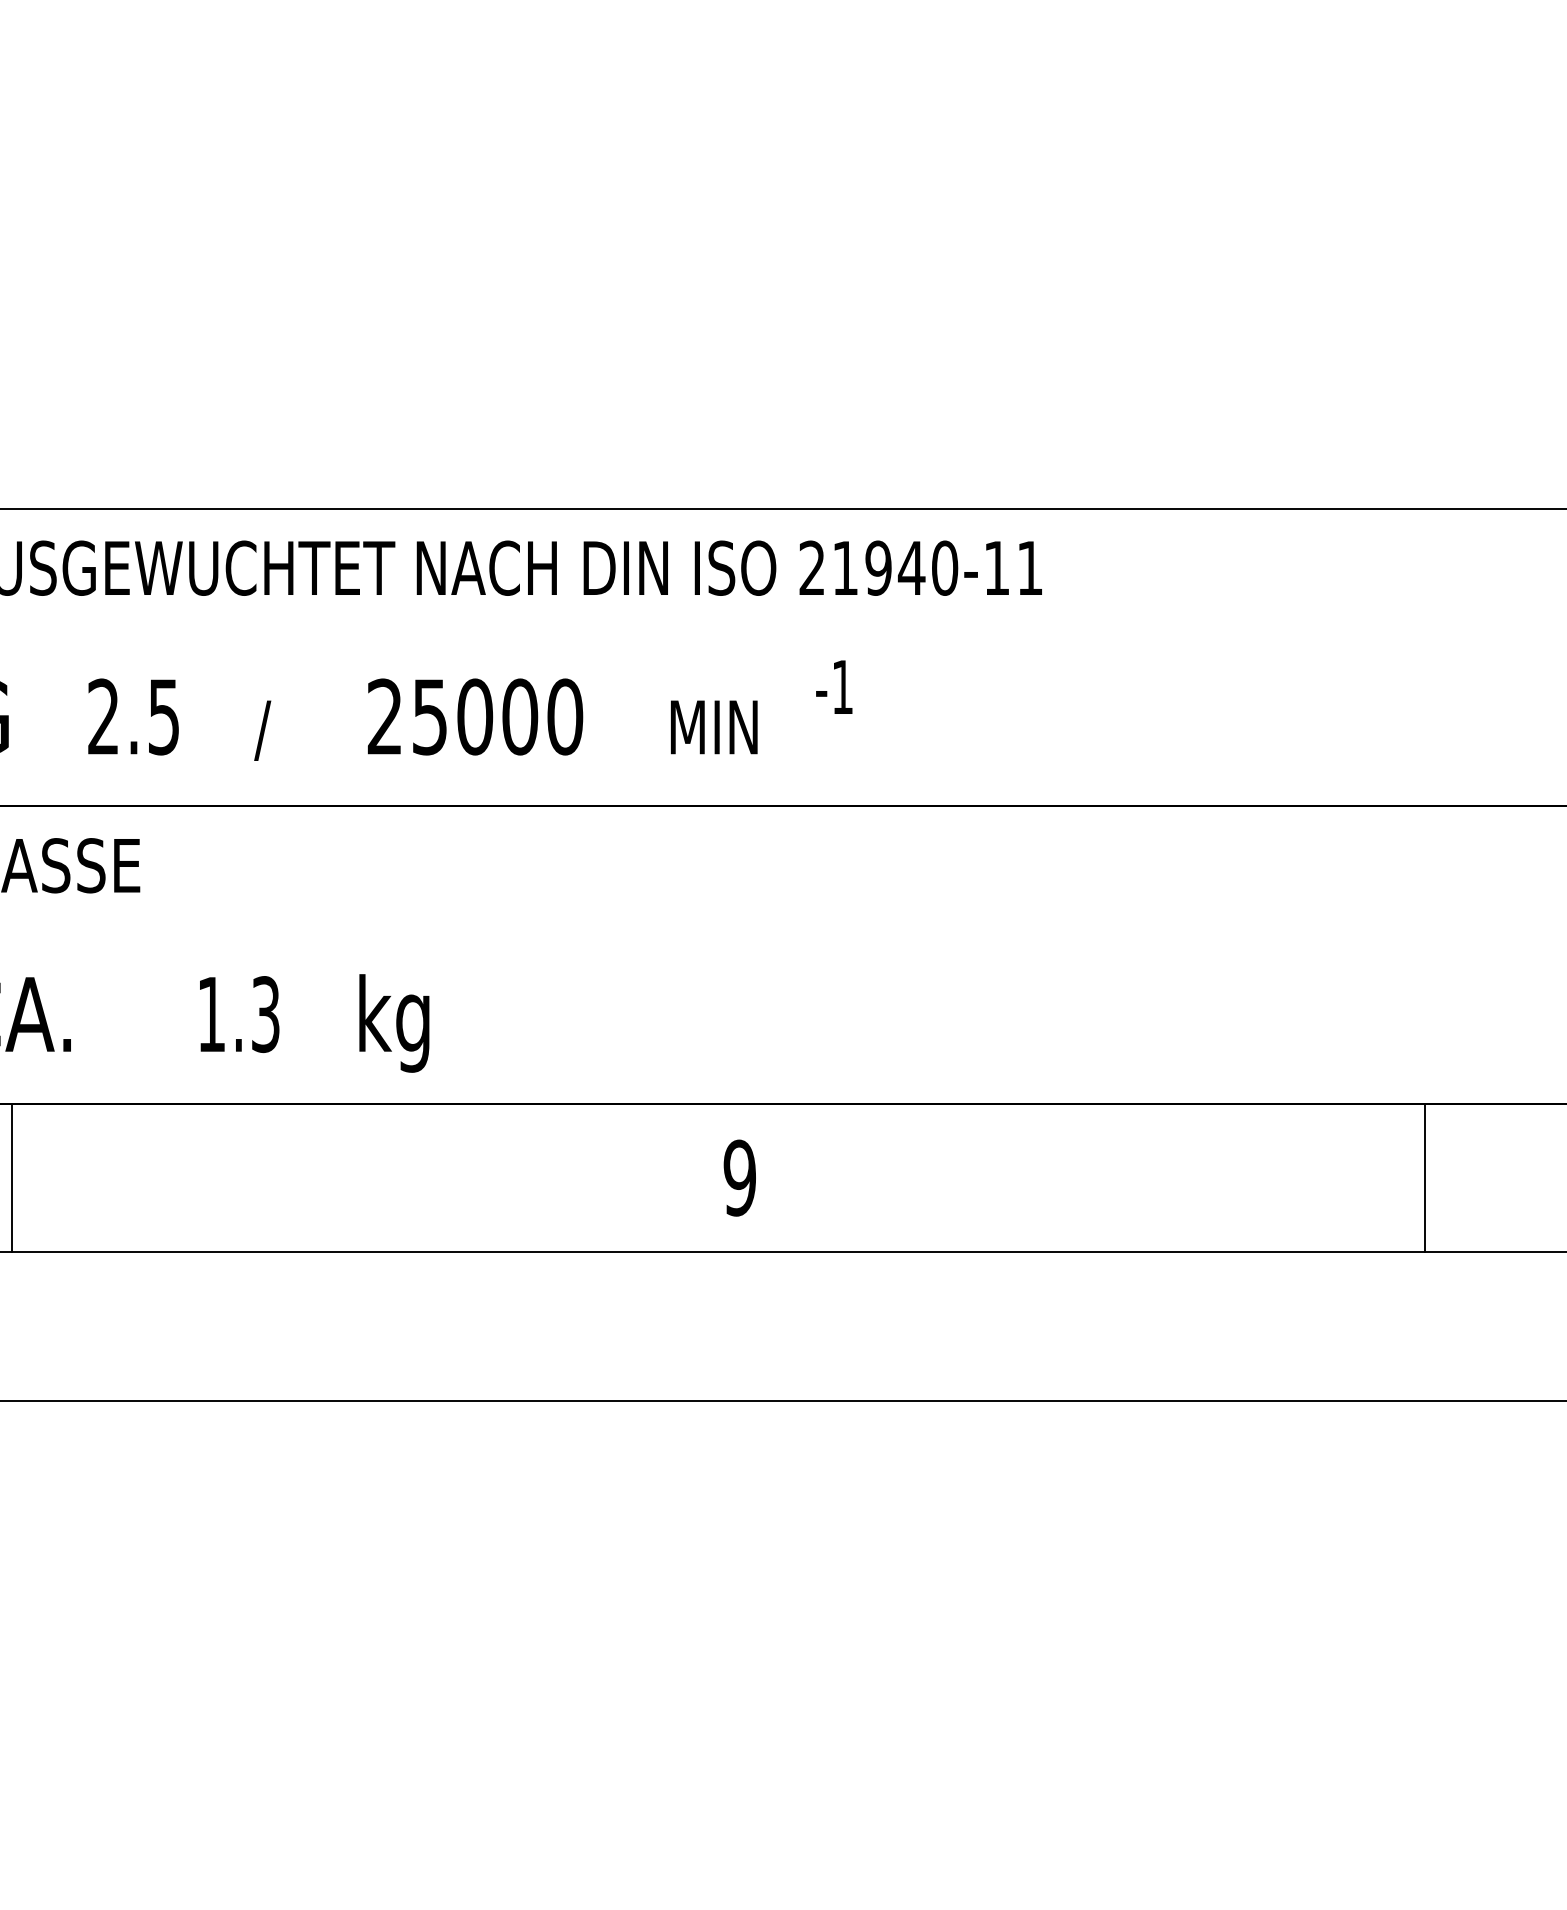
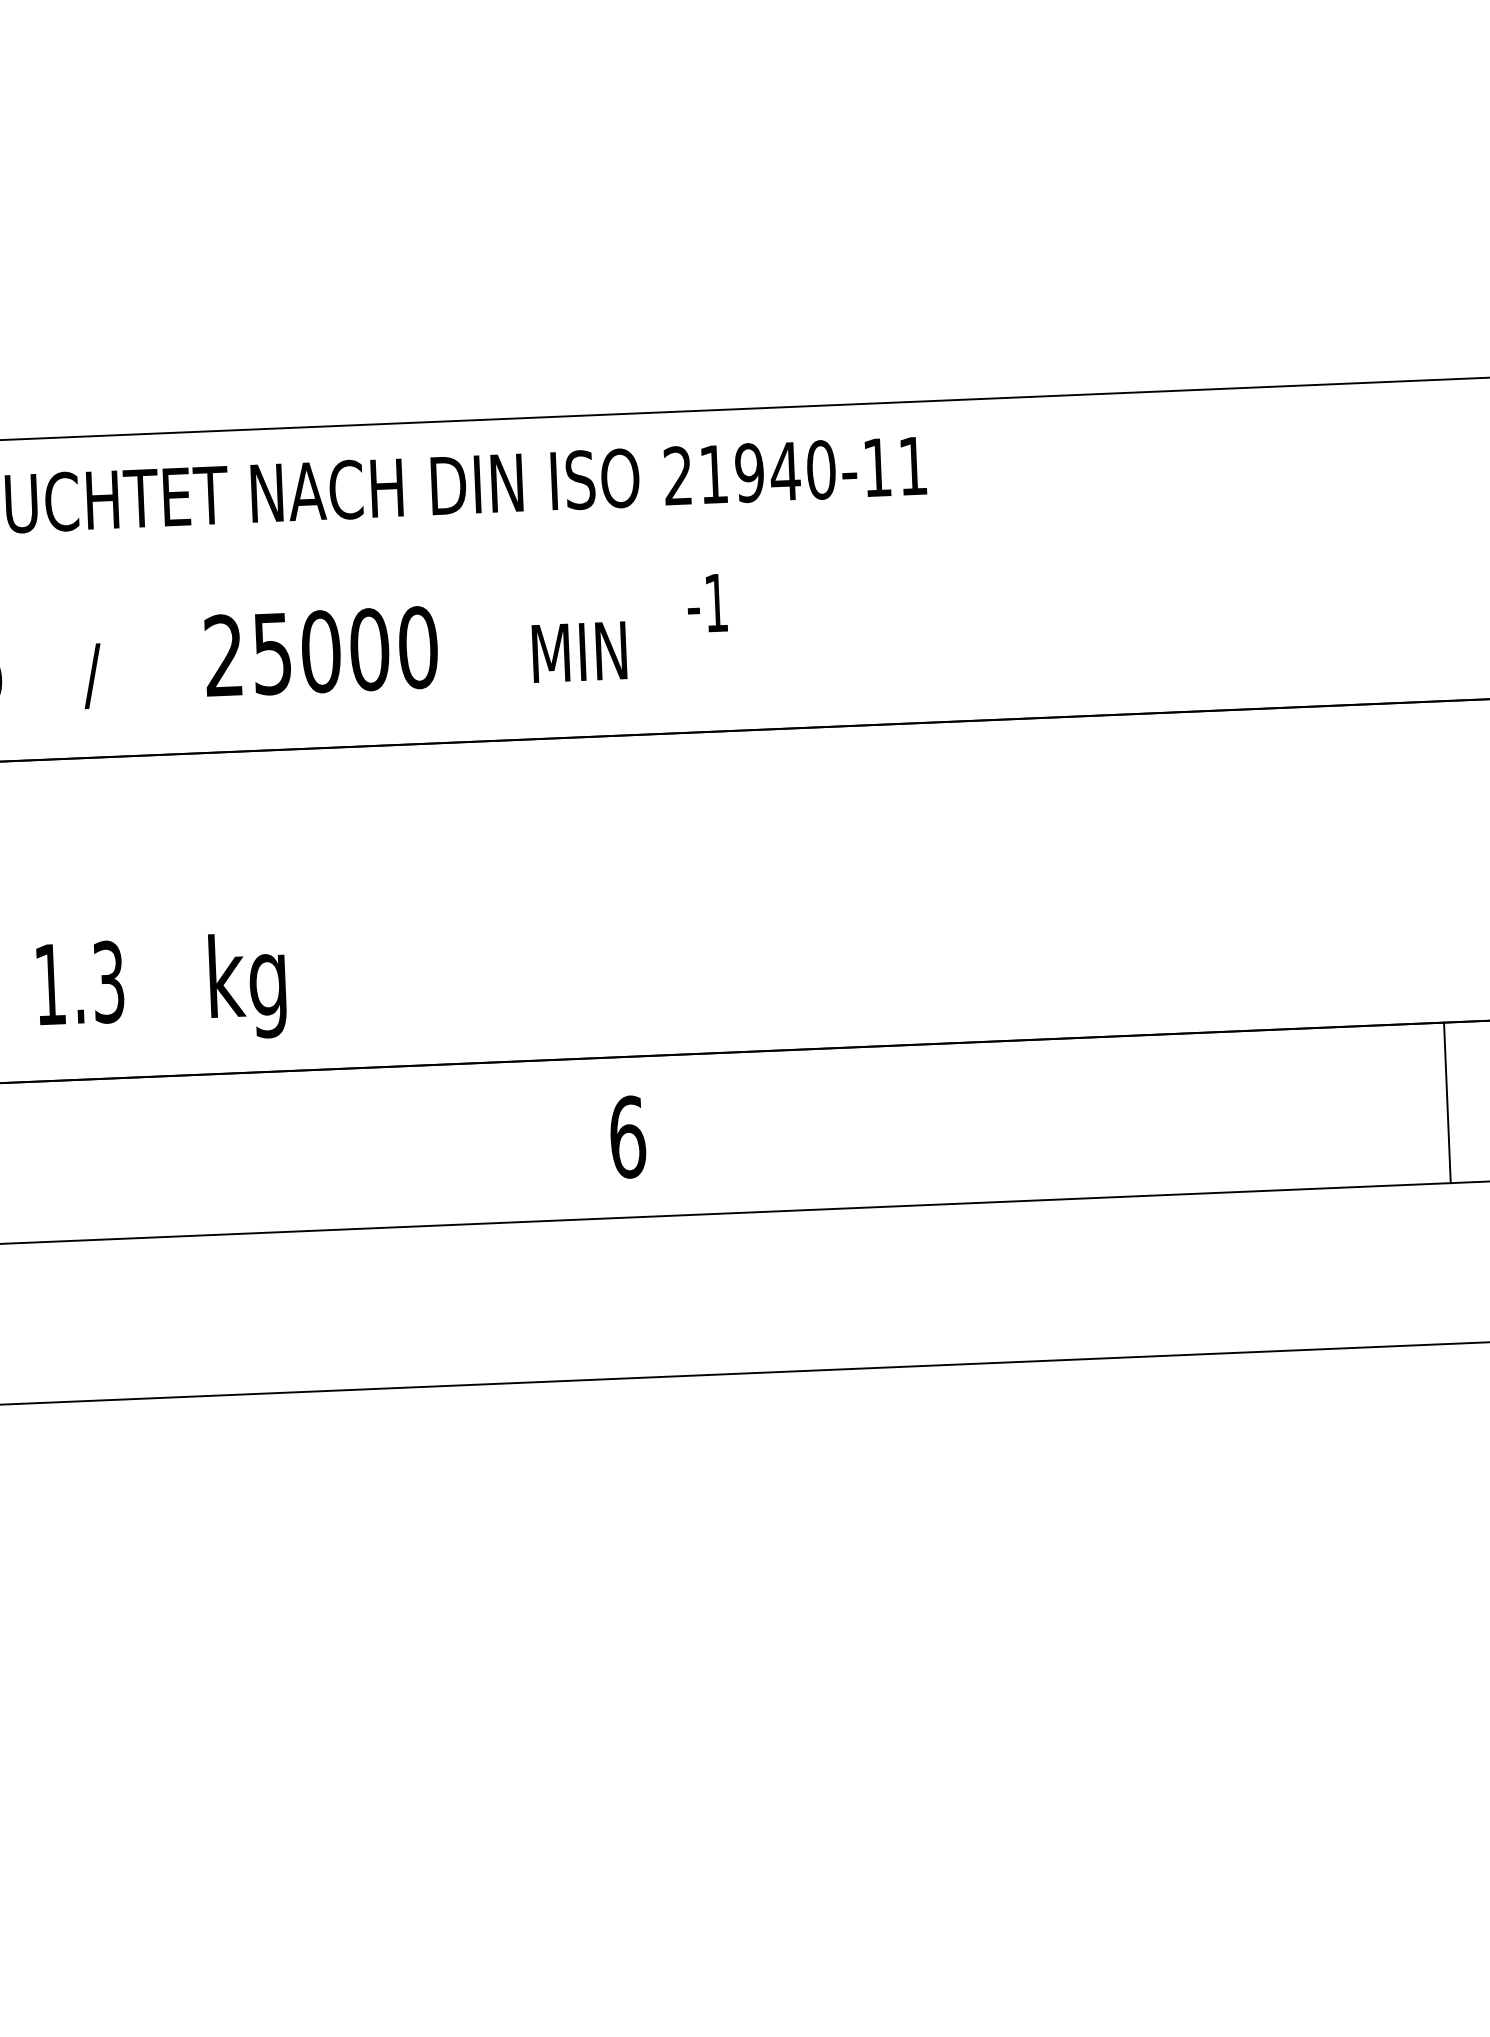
text: (739, 1177) -> (627, 1136), 9 -> 6
line: (1424, 1177) -> (1447, 1102), moved

